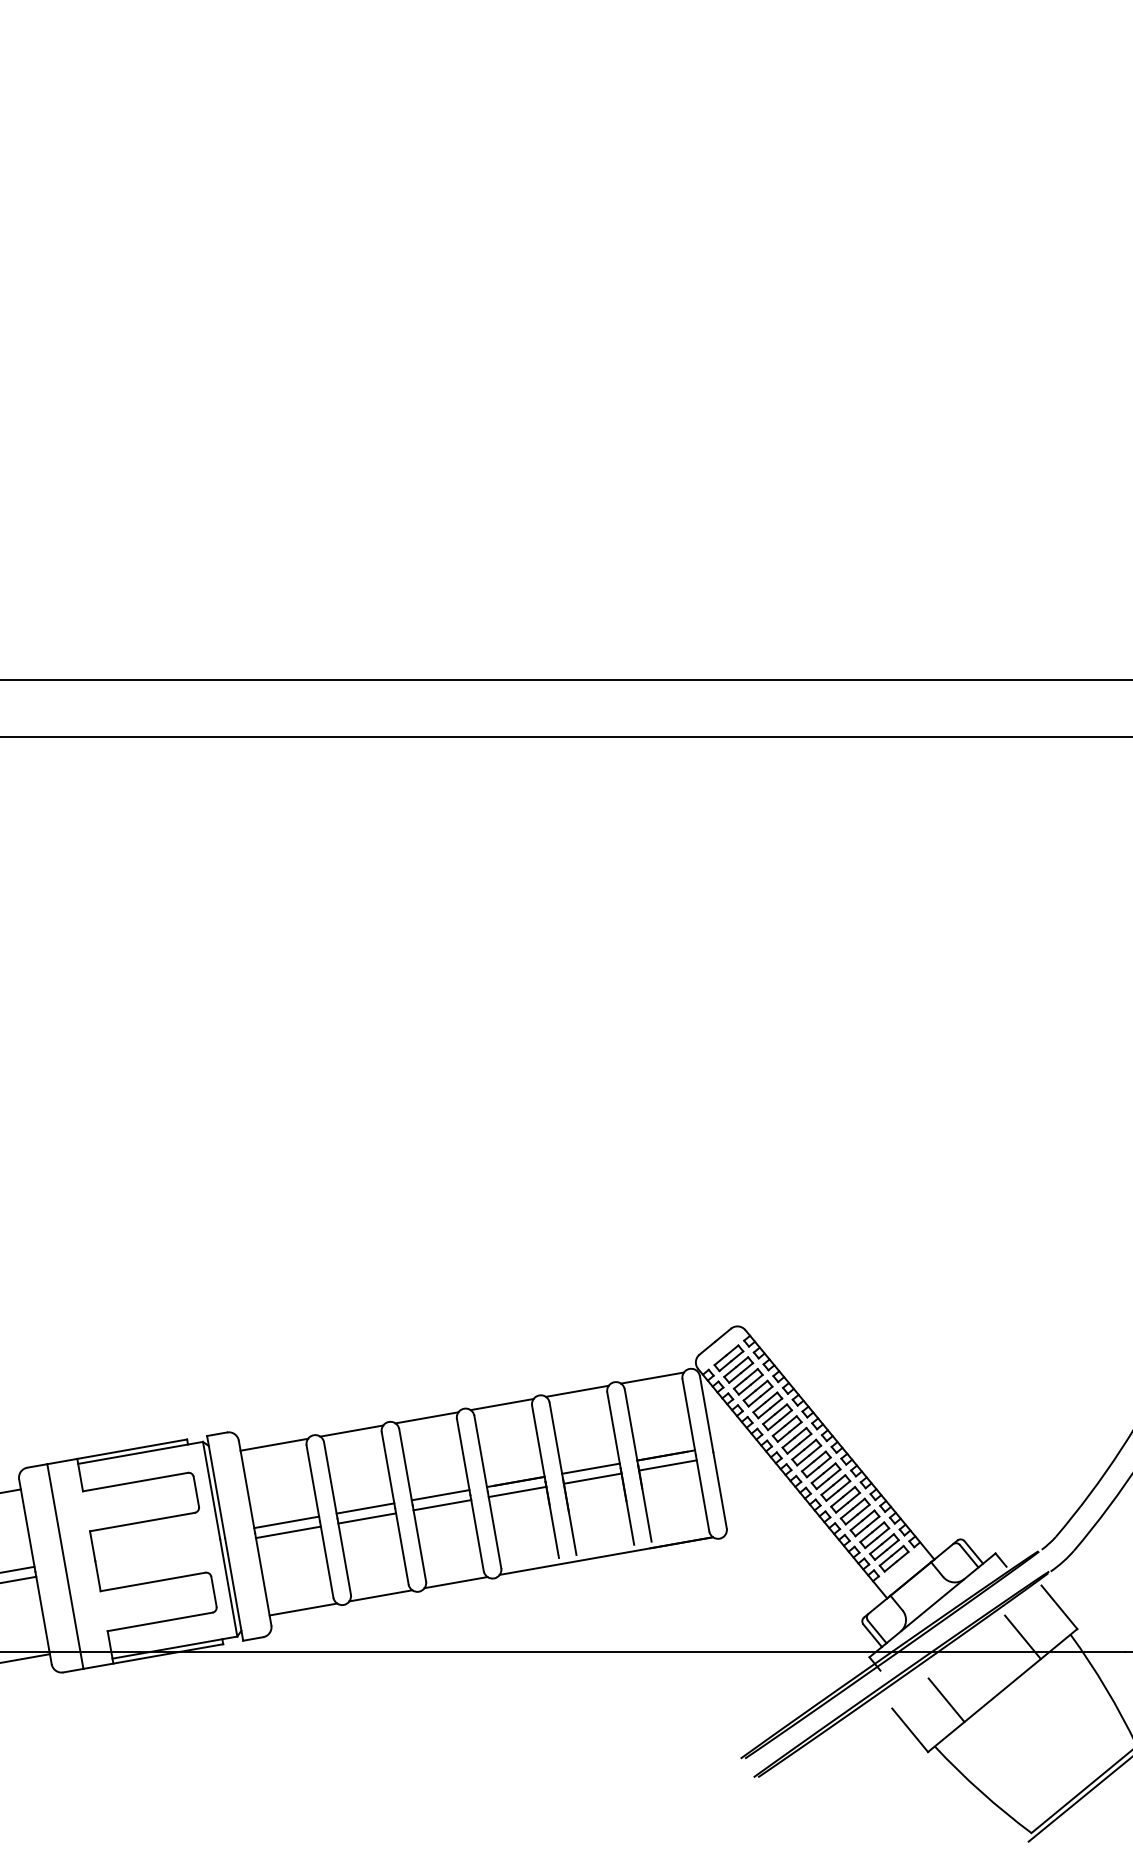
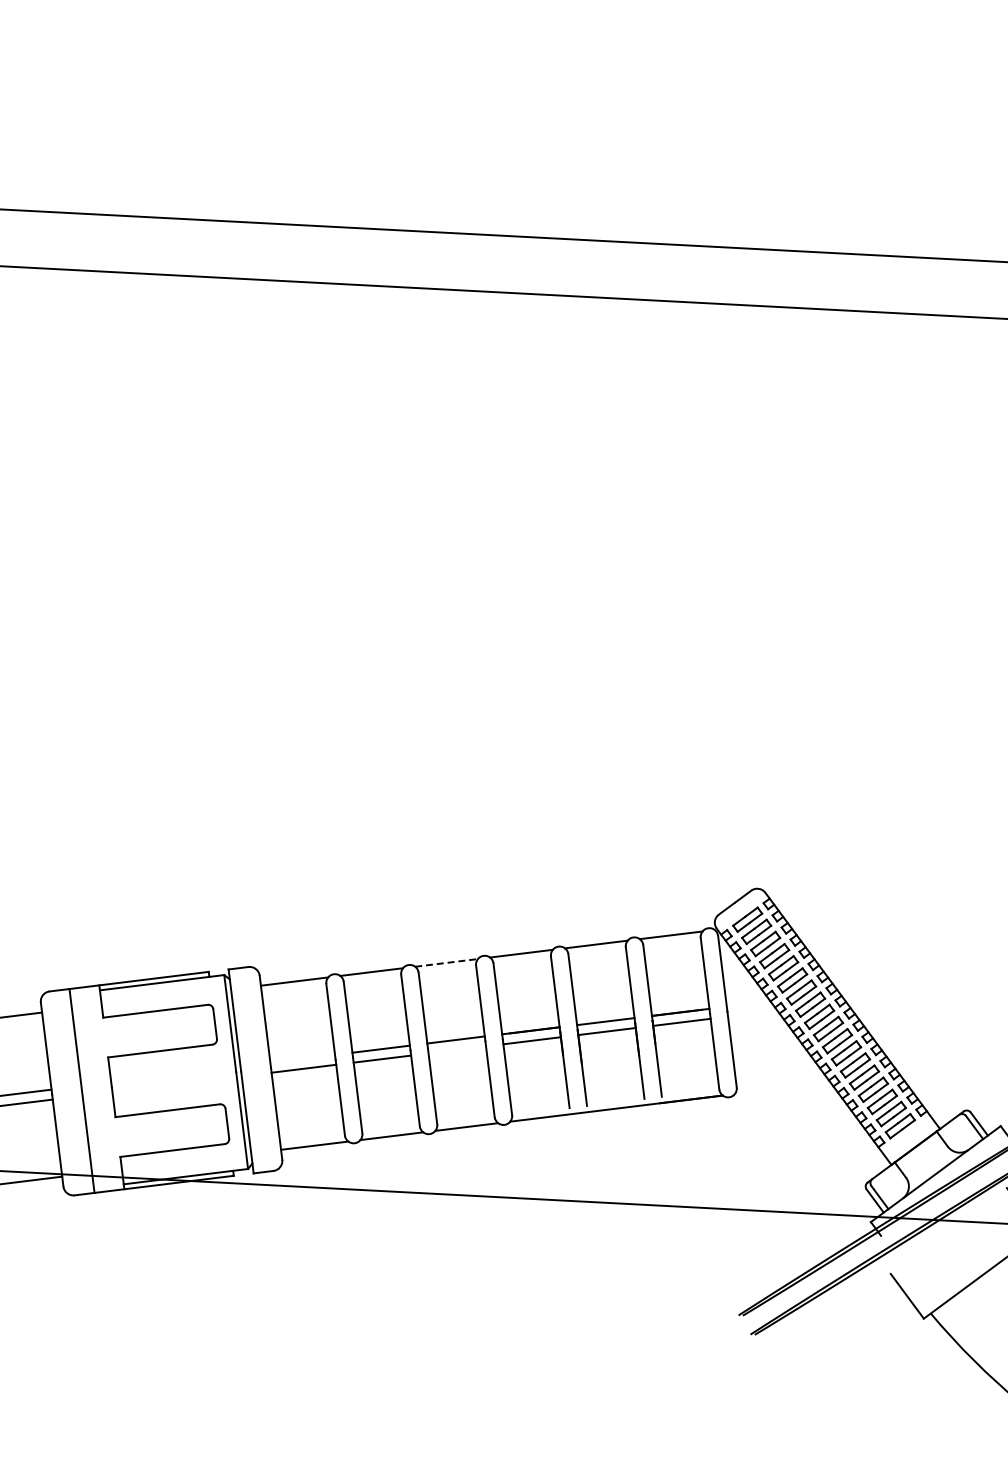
line: (427, 1417) -> (447, 962), solid -> dashed
line: (442, 1505) -> (457, 1050), removed
line: (286, 1522) -> (302, 1058), removed
line: (946, 1700) -> (944, 1268), removed

